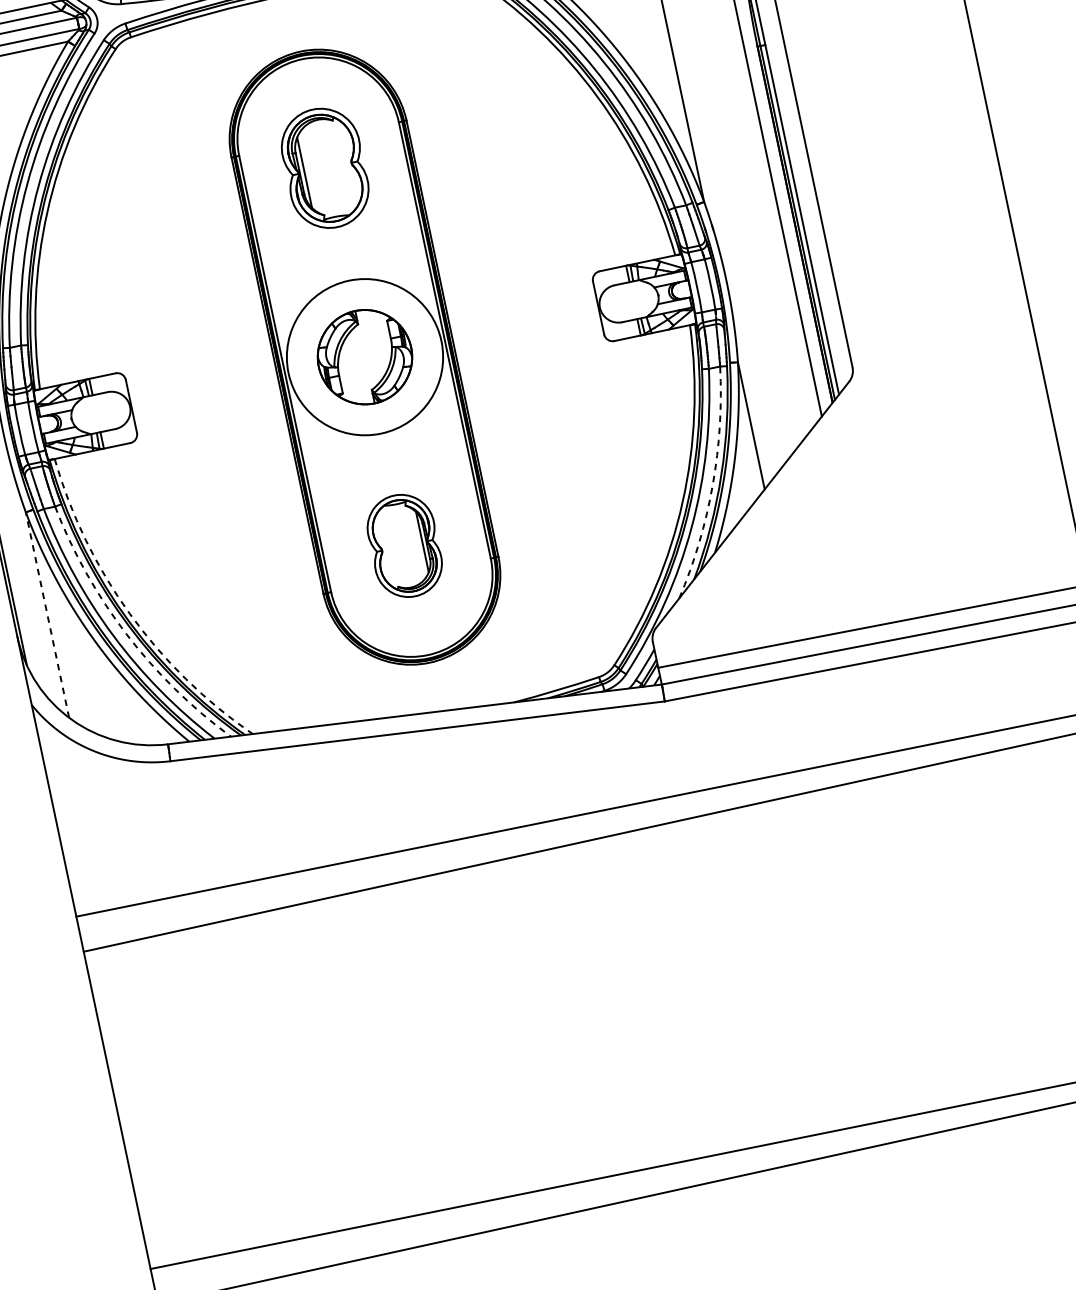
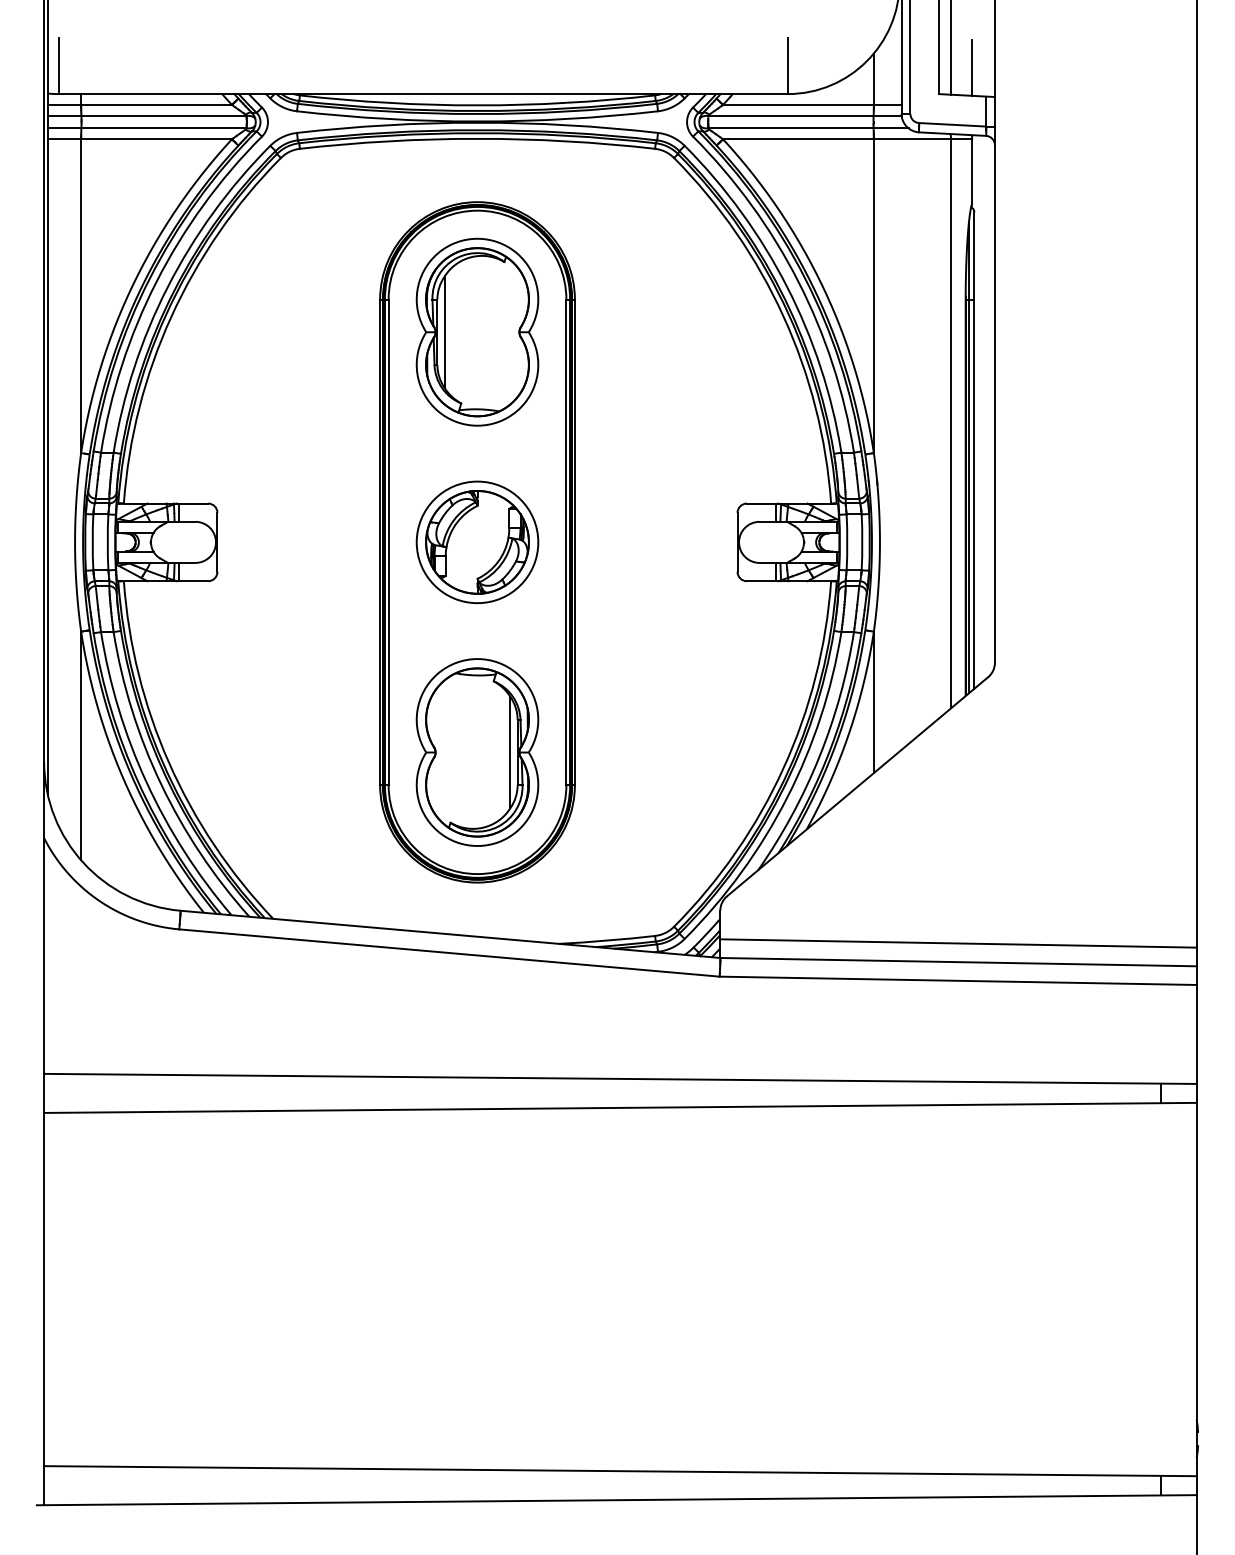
part: (325, 167) -> (477, 331), size x1.43
circle: (365, 357) -> (477, 542), size x0.71
arc: (712, 484) -> (819, 756), dashed -> solid
part: (404, 545) -> (477, 752), size x1.67
line: (47, 614) -> (81, 745), dashed -> solid
arc: (130, 614) -> (169, 763), dashed -> solid
arc: (126, 634) -> (161, 784), dashed -> solid

